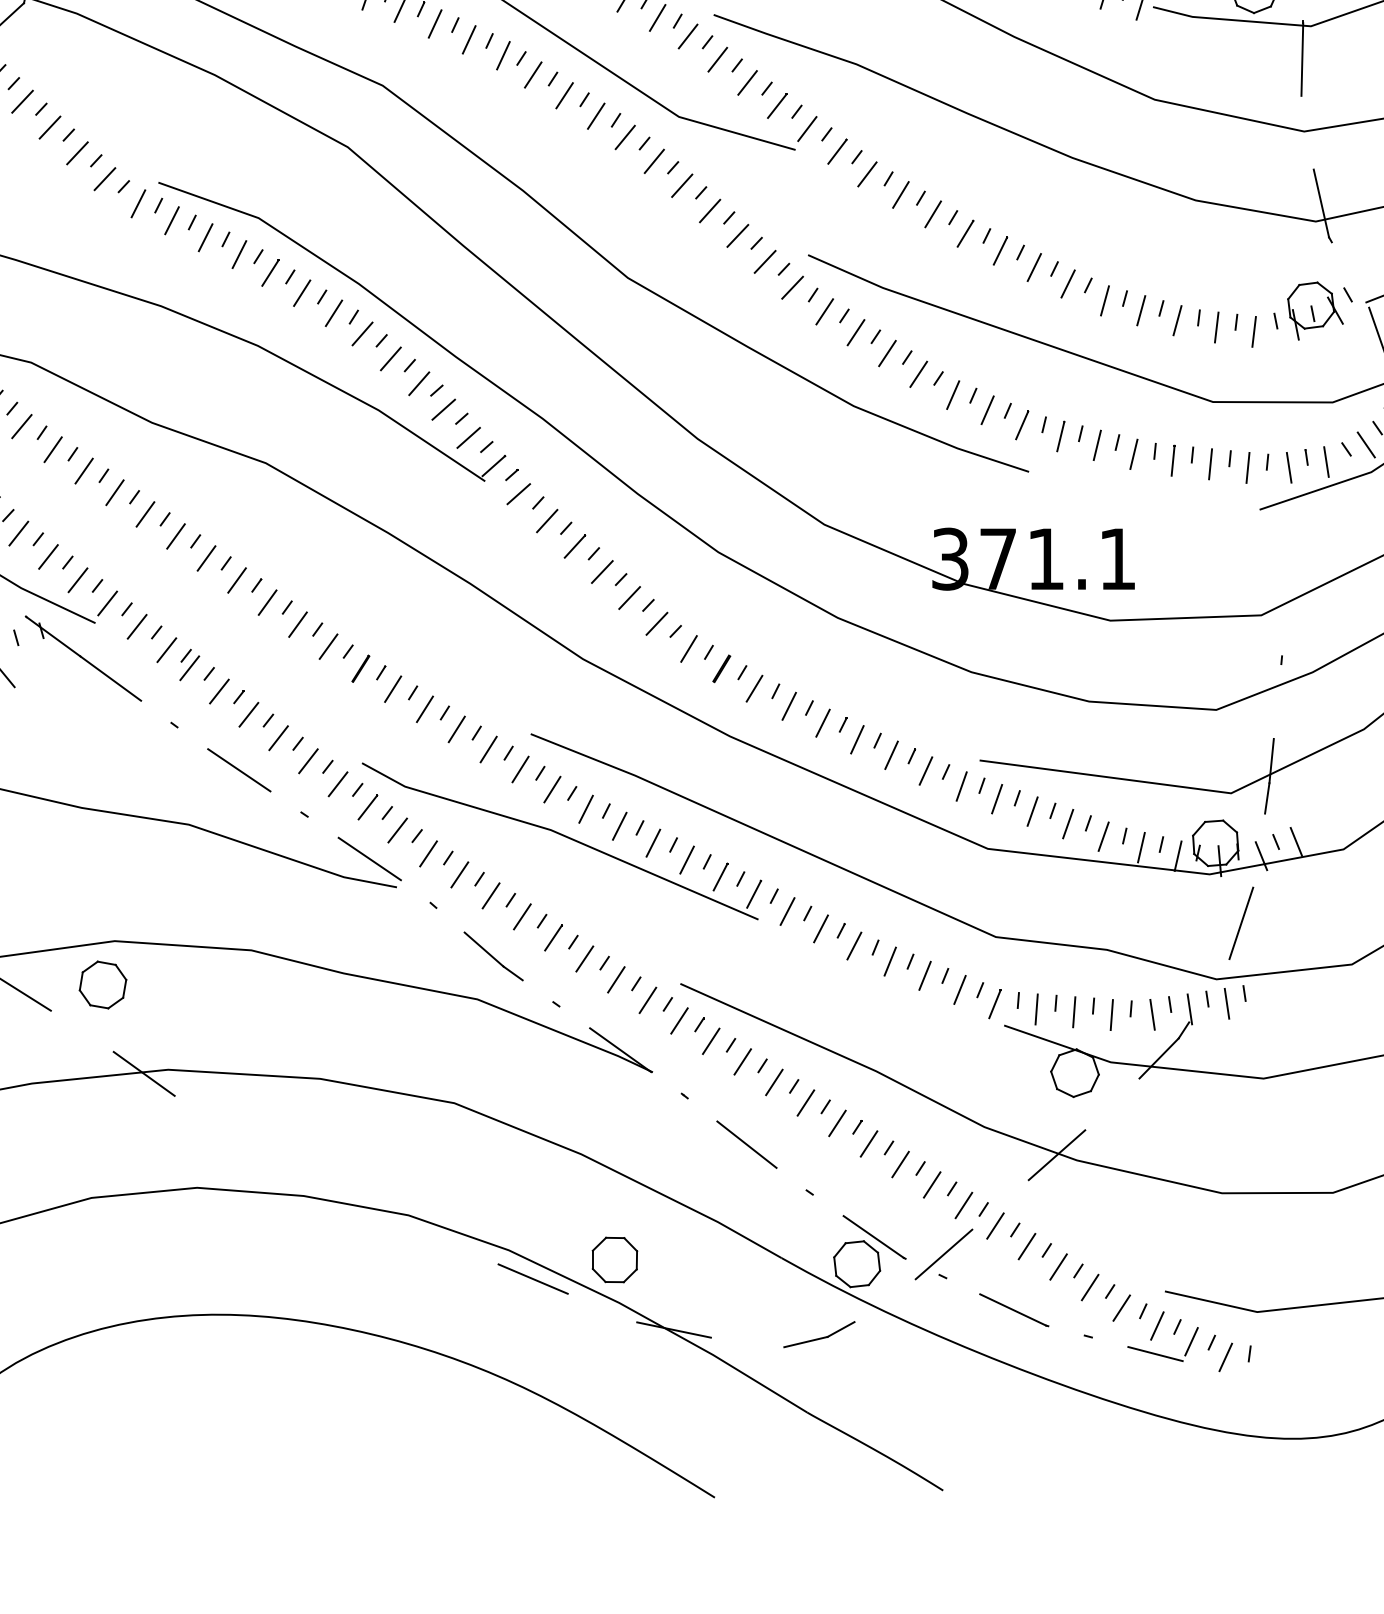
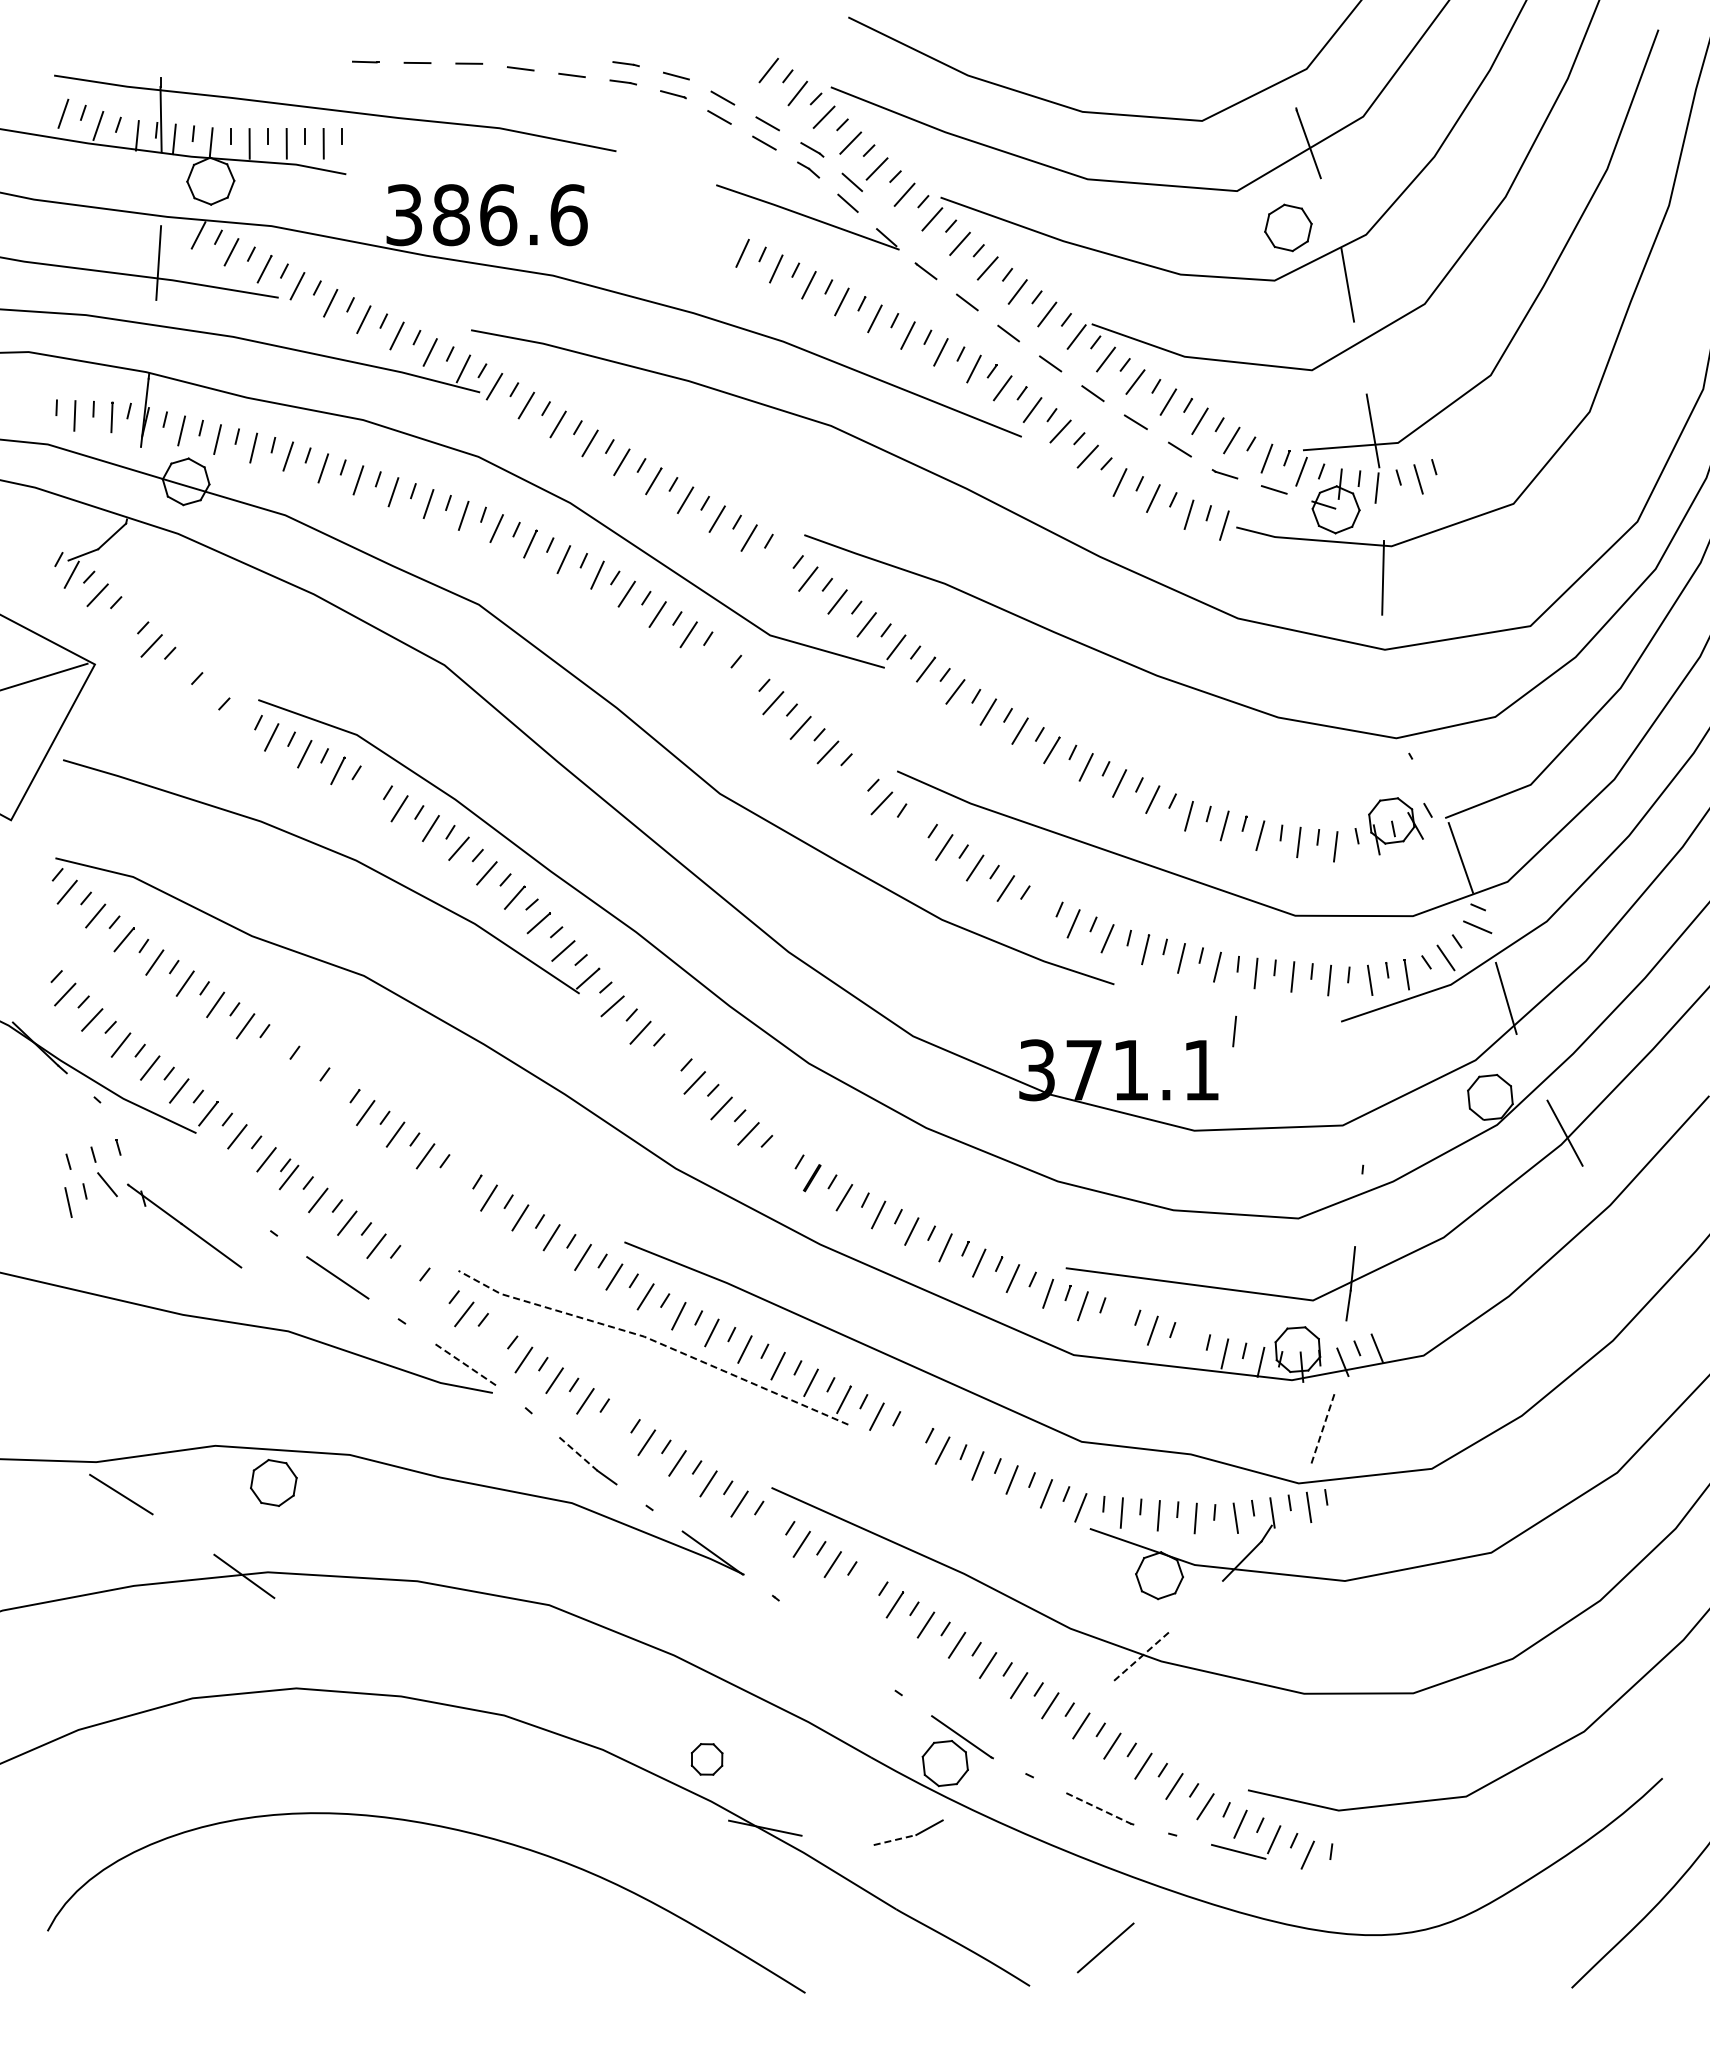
line: (688, 35) -> (779, 555), removed
line: (22, 101) -> (124, 620), removed
line: (624, 137) -> (716, 655), removed
line: (77, 152) -> (178, 670), removed
line: (653, 160) -> (745, 678), removed
line: (104, 179) -> (205, 696), removed
line: (138, 203) -> (238, 720), removed
line: (1321, 203) -> (1401, 720), removed
line: (764, 261) -> (854, 777), removed
line: (270, 272) -> (368, 788), removed
line: (824, 311) -> (913, 826), removed
line: (952, 394) -> (1039, 908), removed
line: (1151, 519) -> (1234, 1031), added
line: (175, 536) -> (275, 1047), removed
line: (574, 546) -> (667, 1057), removed
line: (206, 558) -> (305, 1069), removed
line: (236, 580) -> (335, 1091), removed
line: (688, 648) -> (779, 1158), removed
part: (83, 658) -> (184, 1225), moved
line: (361, 668) -> (457, 1177), removed
line: (308, 760) -> (405, 1268), removed
line: (337, 784) -> (434, 1291), removed
line: (1032, 811) -> (1117, 1318), removed
line: (397, 829) -> (493, 1336), removed
line: (561, 834) -> (654, 1340), solid -> dashed
line: (1103, 837) -> (1187, 1343), removed
line: (370, 859) -> (466, 1365), solid -> dashed
line: (521, 916) -> (615, 1421), removed
line: (1241, 923) -> (1323, 1428), solid -> dashed
line: (820, 928) -> (909, 1433), removed
line: (484, 949) -> (578, 1454), solid -> dashed
part: (102, 984) -> (273, 1482), moved
line: (679, 1020) -> (770, 1523), removed
line: (773, 1082) -> (863, 1584), removed
line: (746, 1144) -> (836, 1645), removed
line: (1056, 1155) -> (1141, 1656), solid -> dashed
line: (943, 1254) -> (1105, 1947), moved
part: (614, 1260) -> (706, 1759), size x0.7
line: (532, 1278) -> (626, 1777), removed
line: (1012, 1309) -> (1098, 1808), solid -> dashed
line: (806, 1342) -> (895, 1840), solid -> dashed

